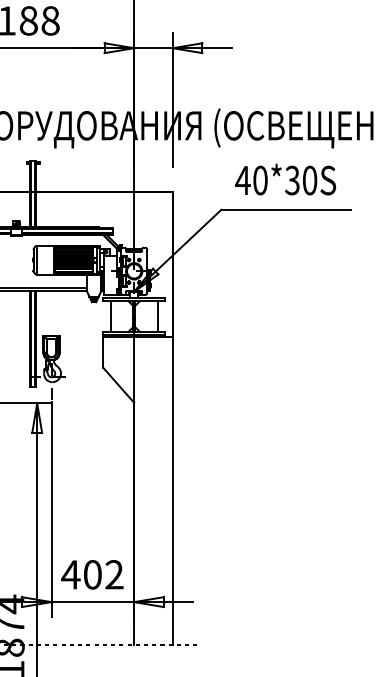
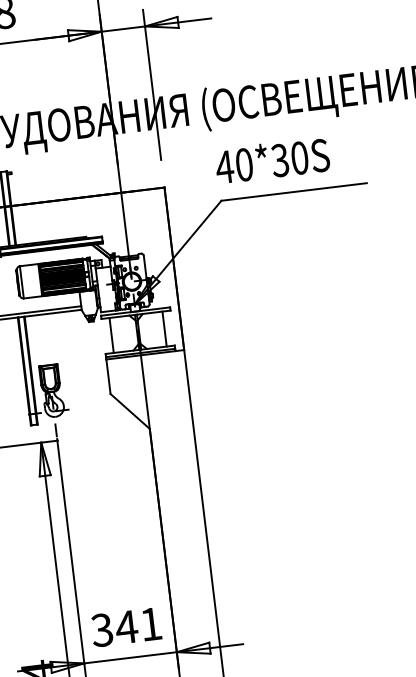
text: (285, 179) -> (272, 160), moved
text: (92, 574) -> (126, 626), 402 -> 341

